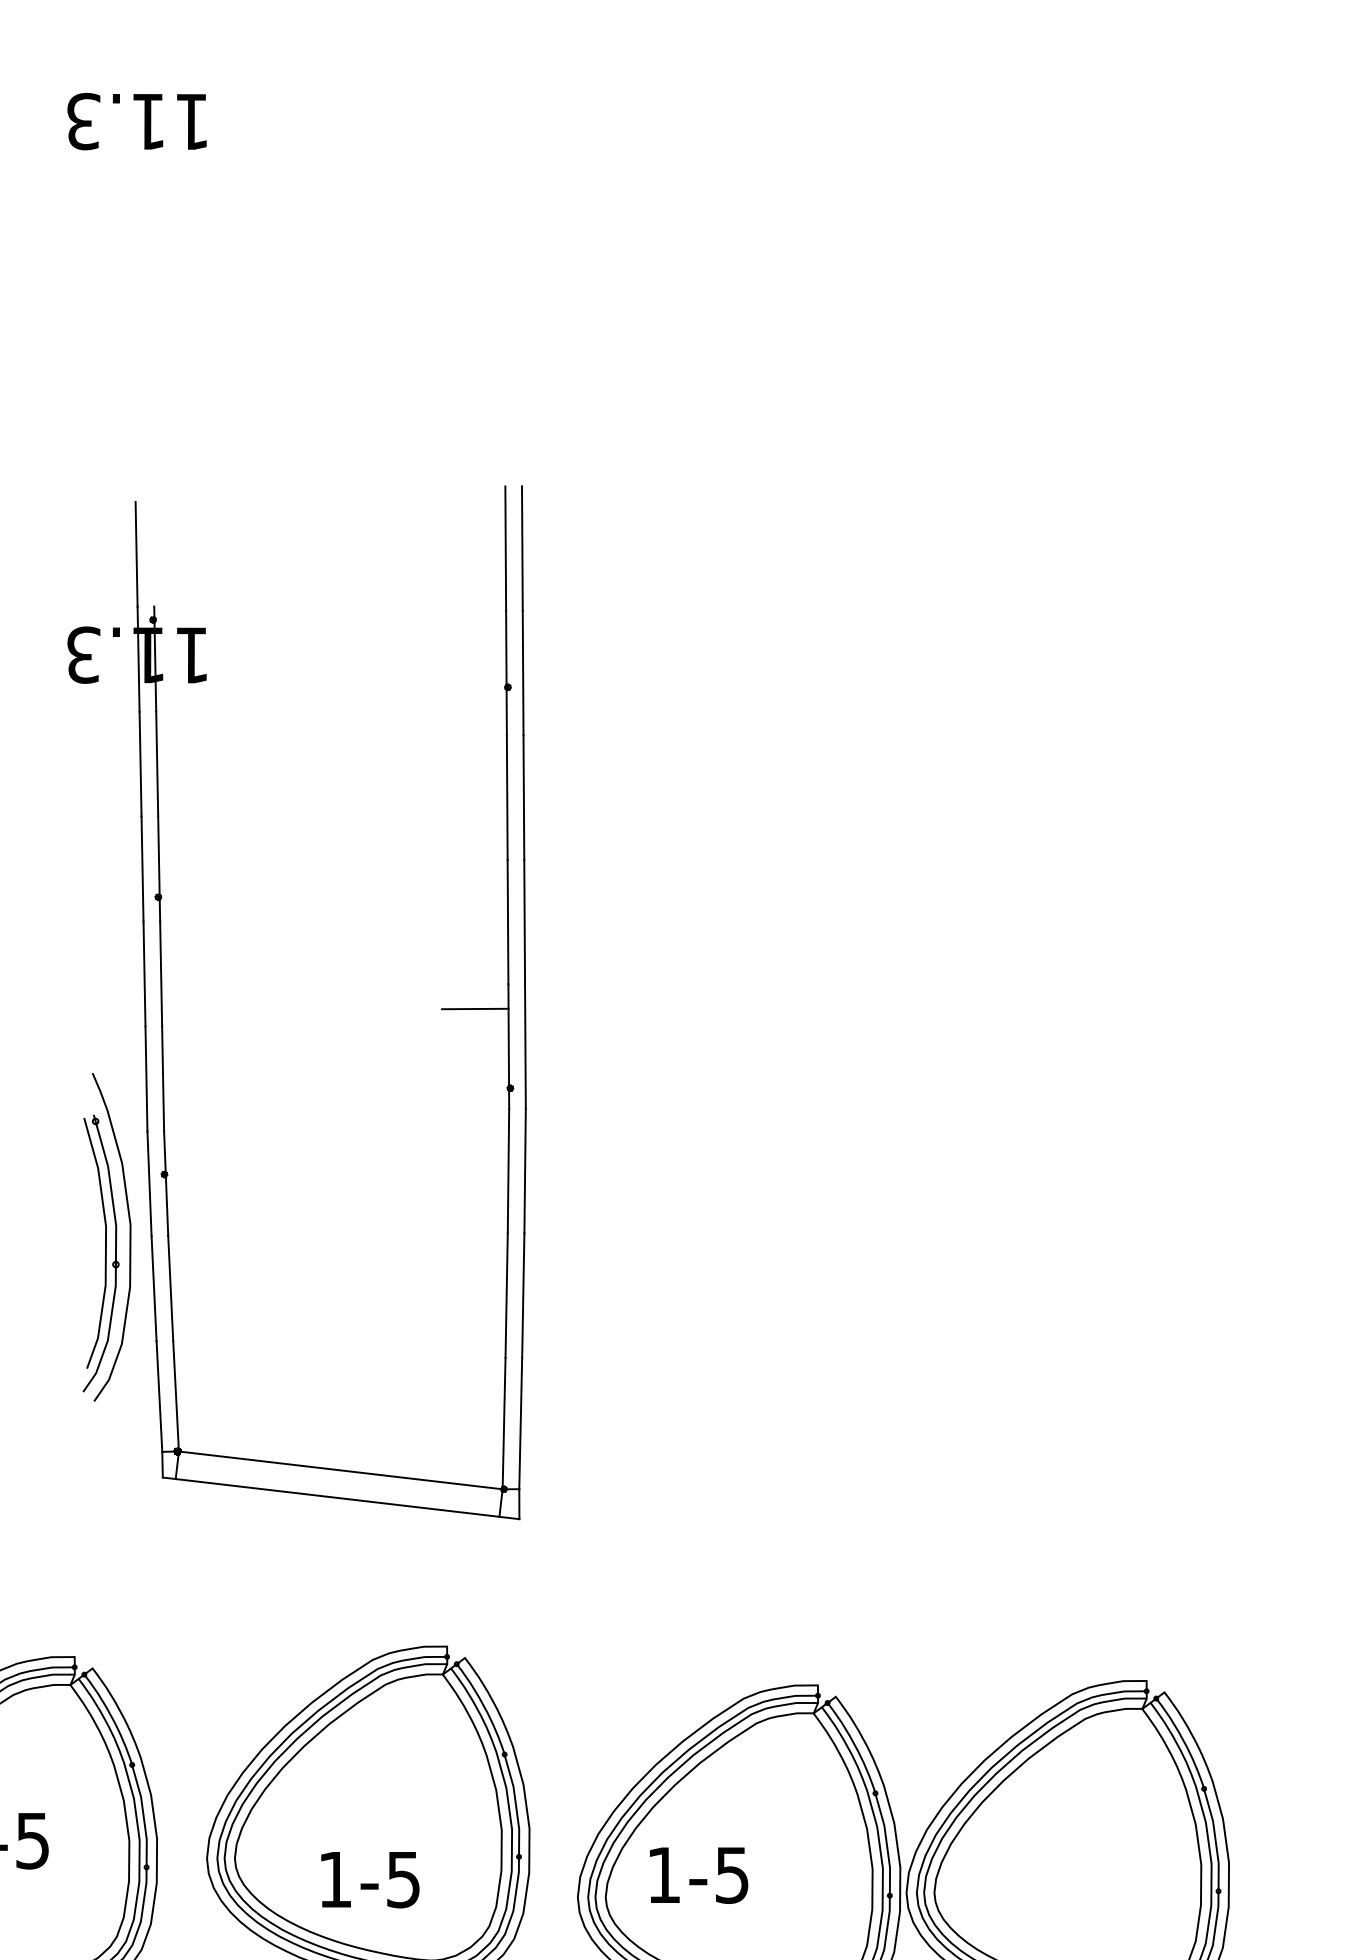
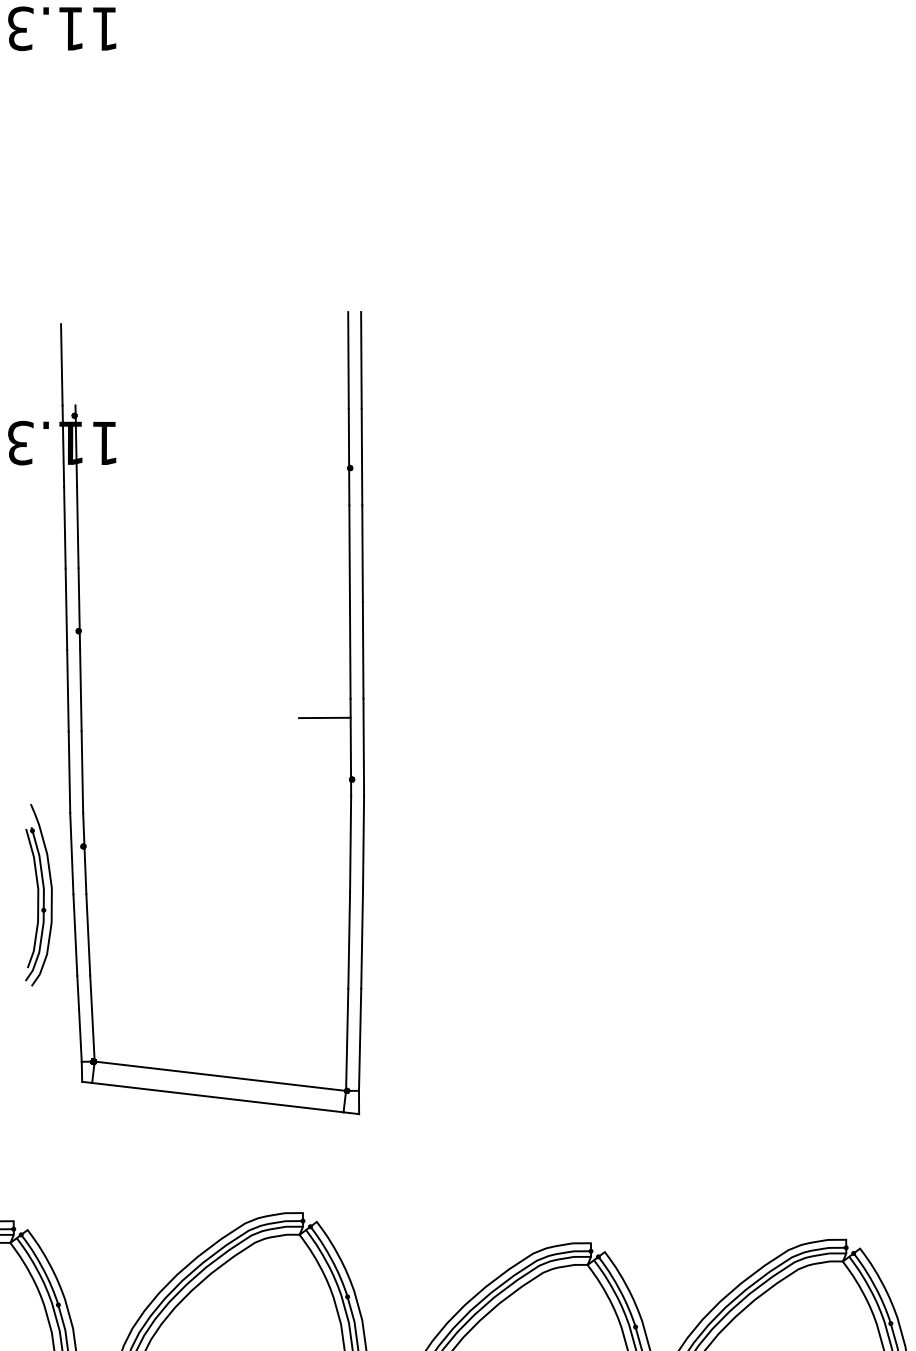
part: (106, 1236) -> (38, 894), size x0.71

